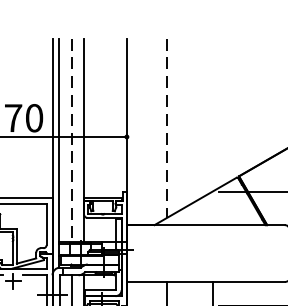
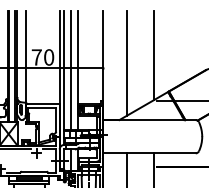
line: (212, 114) -> (153, 55), added
line: (166, 128) -> (126, 63), dashed -> solid
line: (70, 140) -> (70, 70), dashed -> solid

